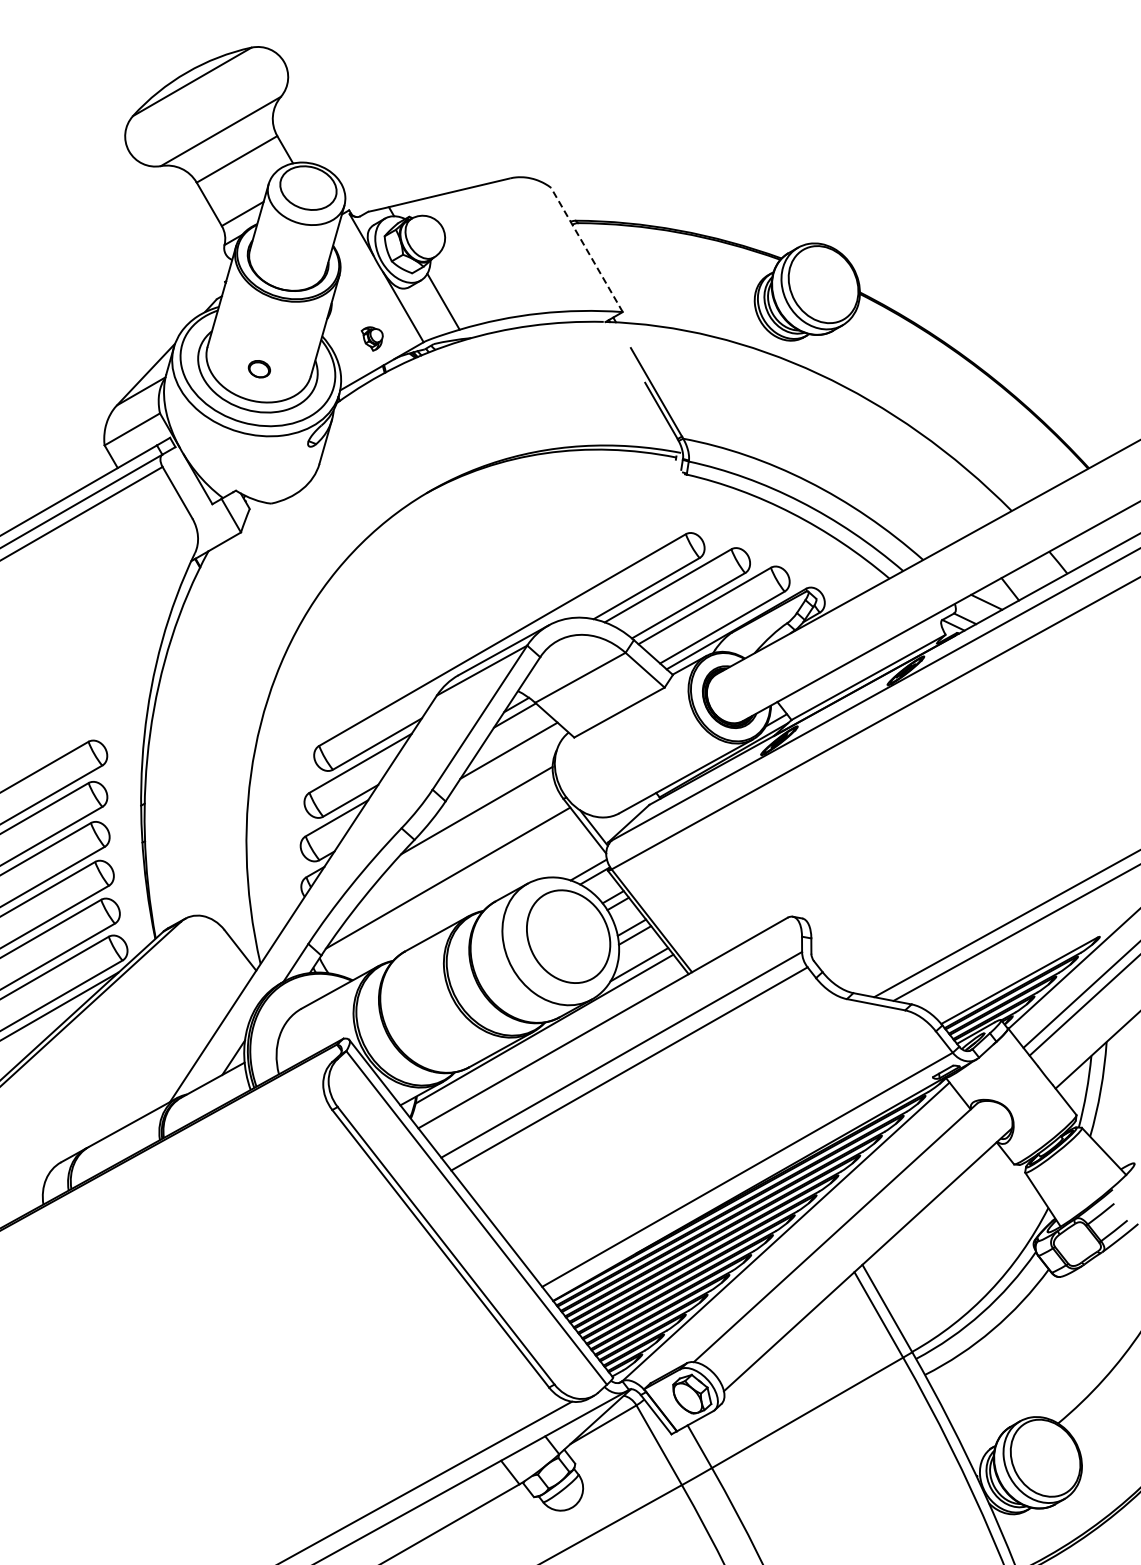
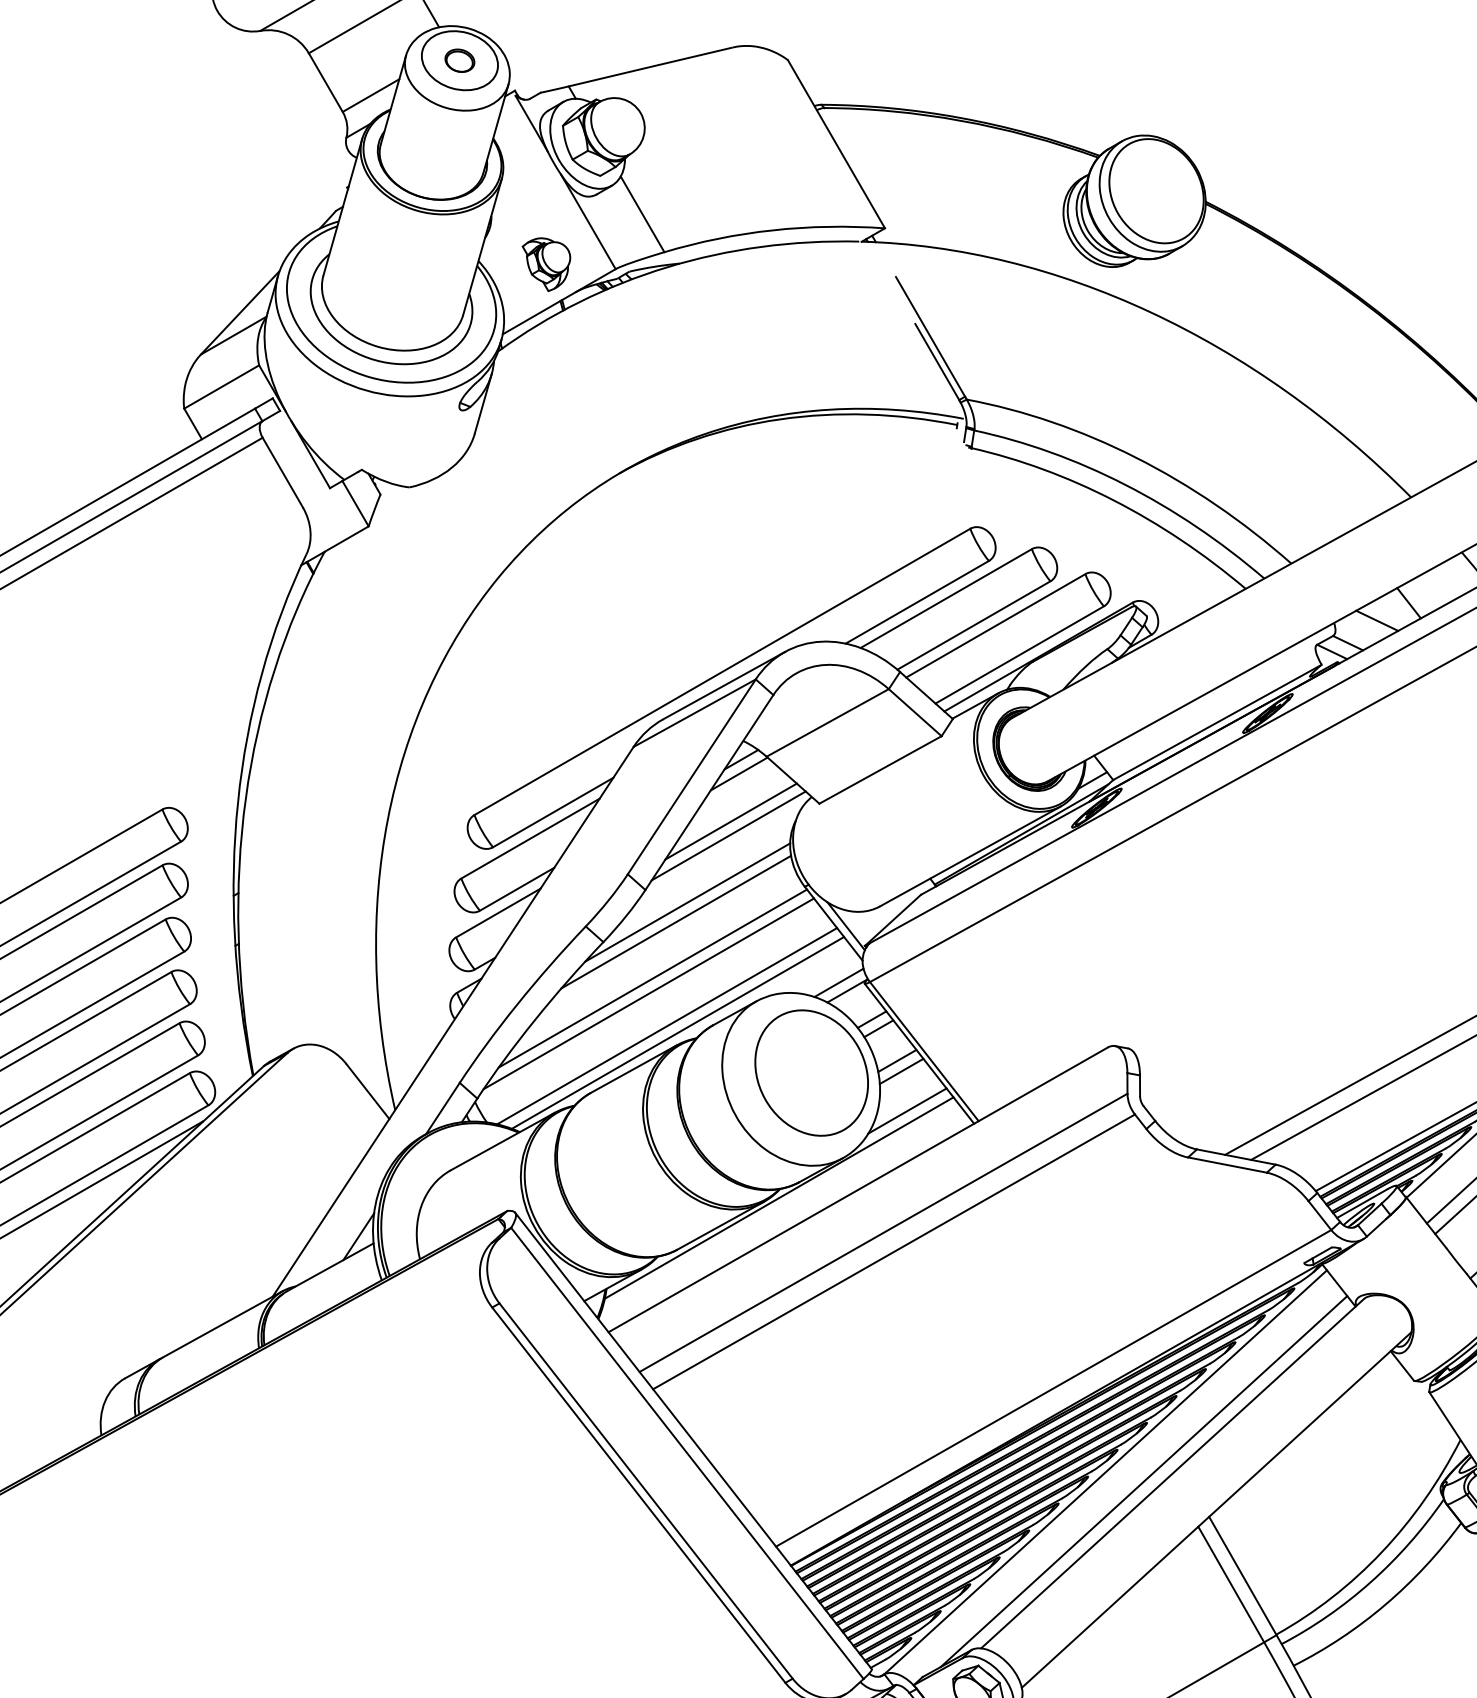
line: (586, 249) -> (835, 143), dashed -> solid
part: (371, 338) -> (545, 264), size x1.67
part: (258, 369) -> (458, 61), moved
line: (507, 761) -> (729, 836), added
line: (468, 825) -> (676, 922), added
line: (451, 866) -> (653, 978), added
line: (461, 901) -> (666, 1025), added
line: (469, 906) -> (677, 1032), added
line: (813, 1238) -> (1142, 1481), added

